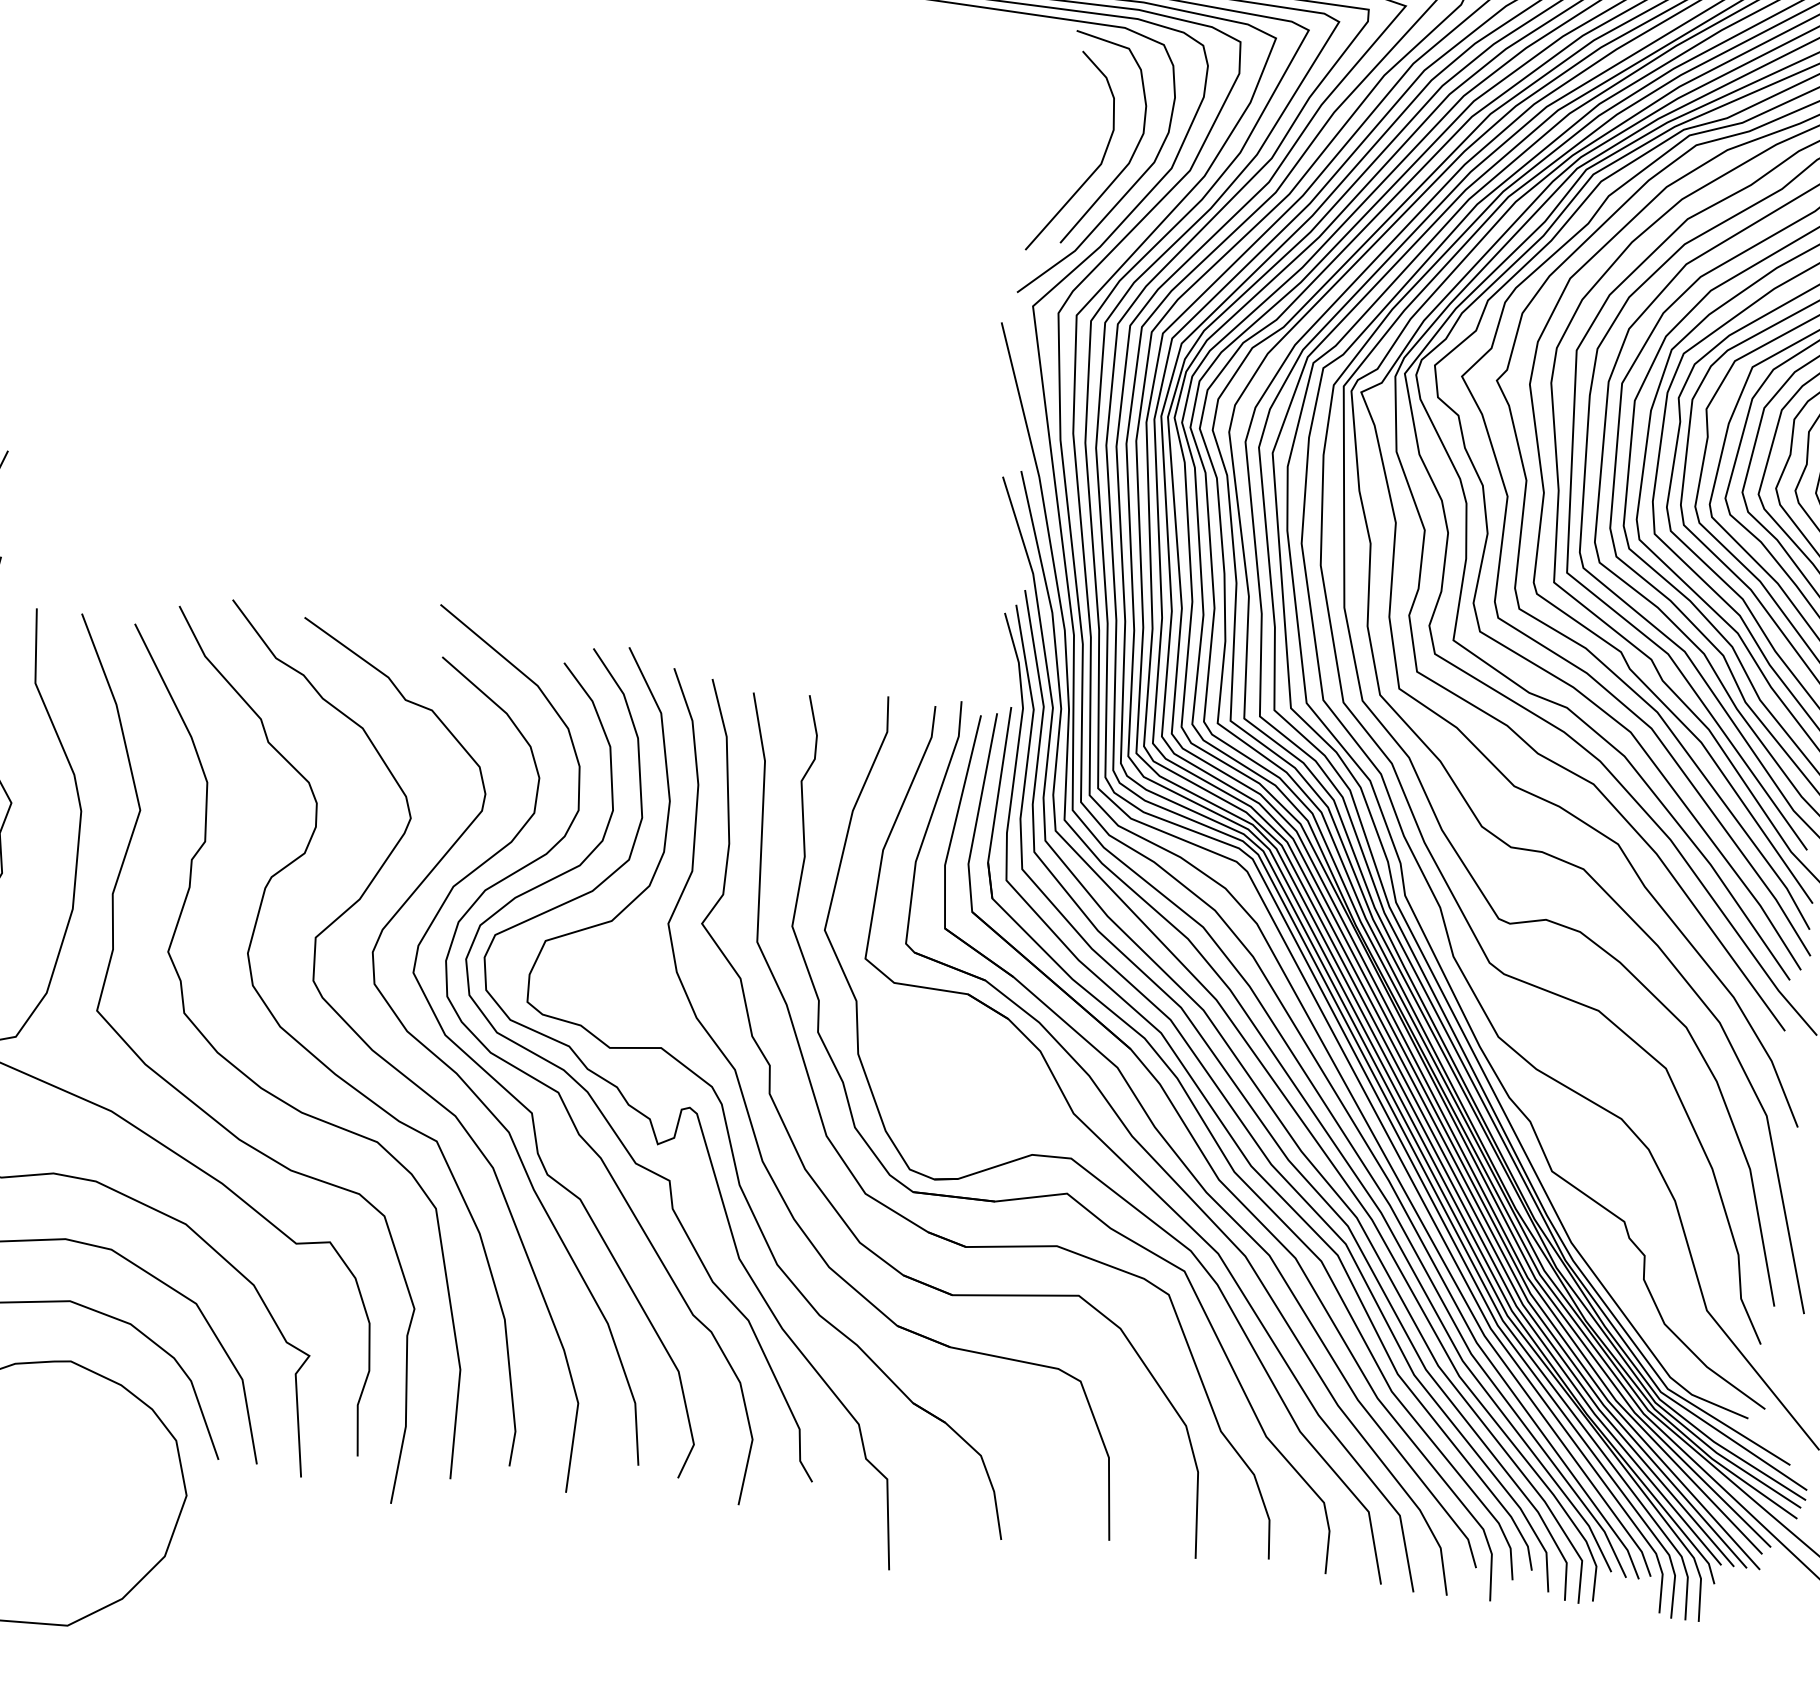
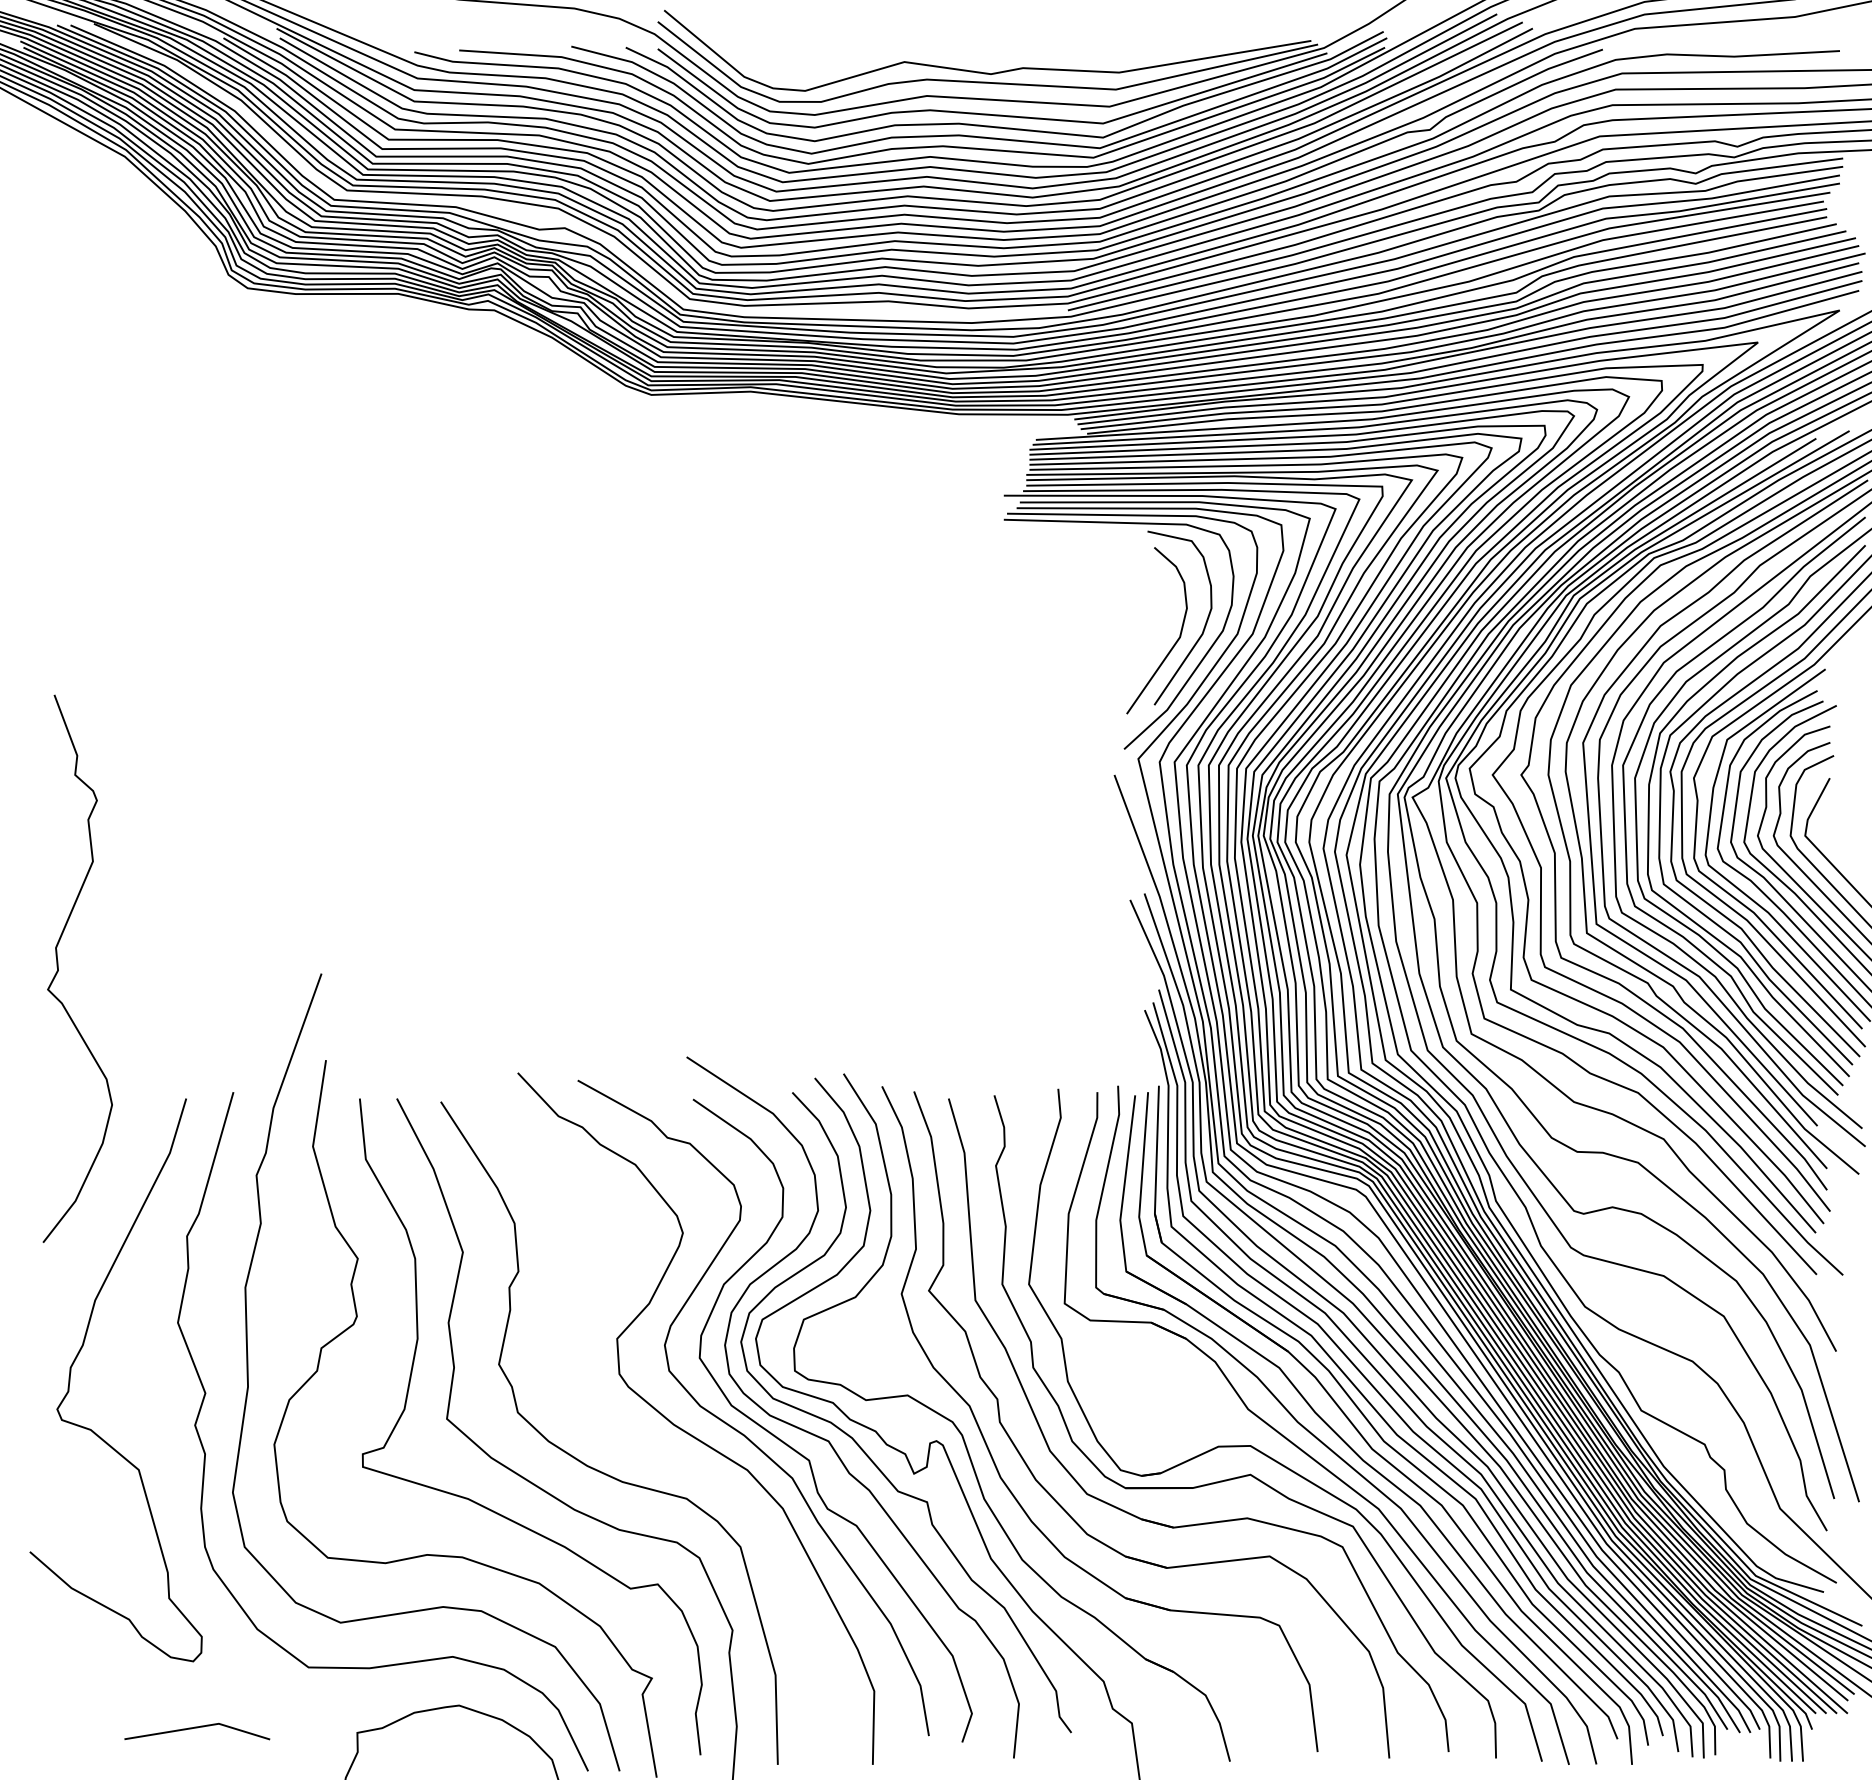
curve: (322, 1061) -> (634, 1438), removed

